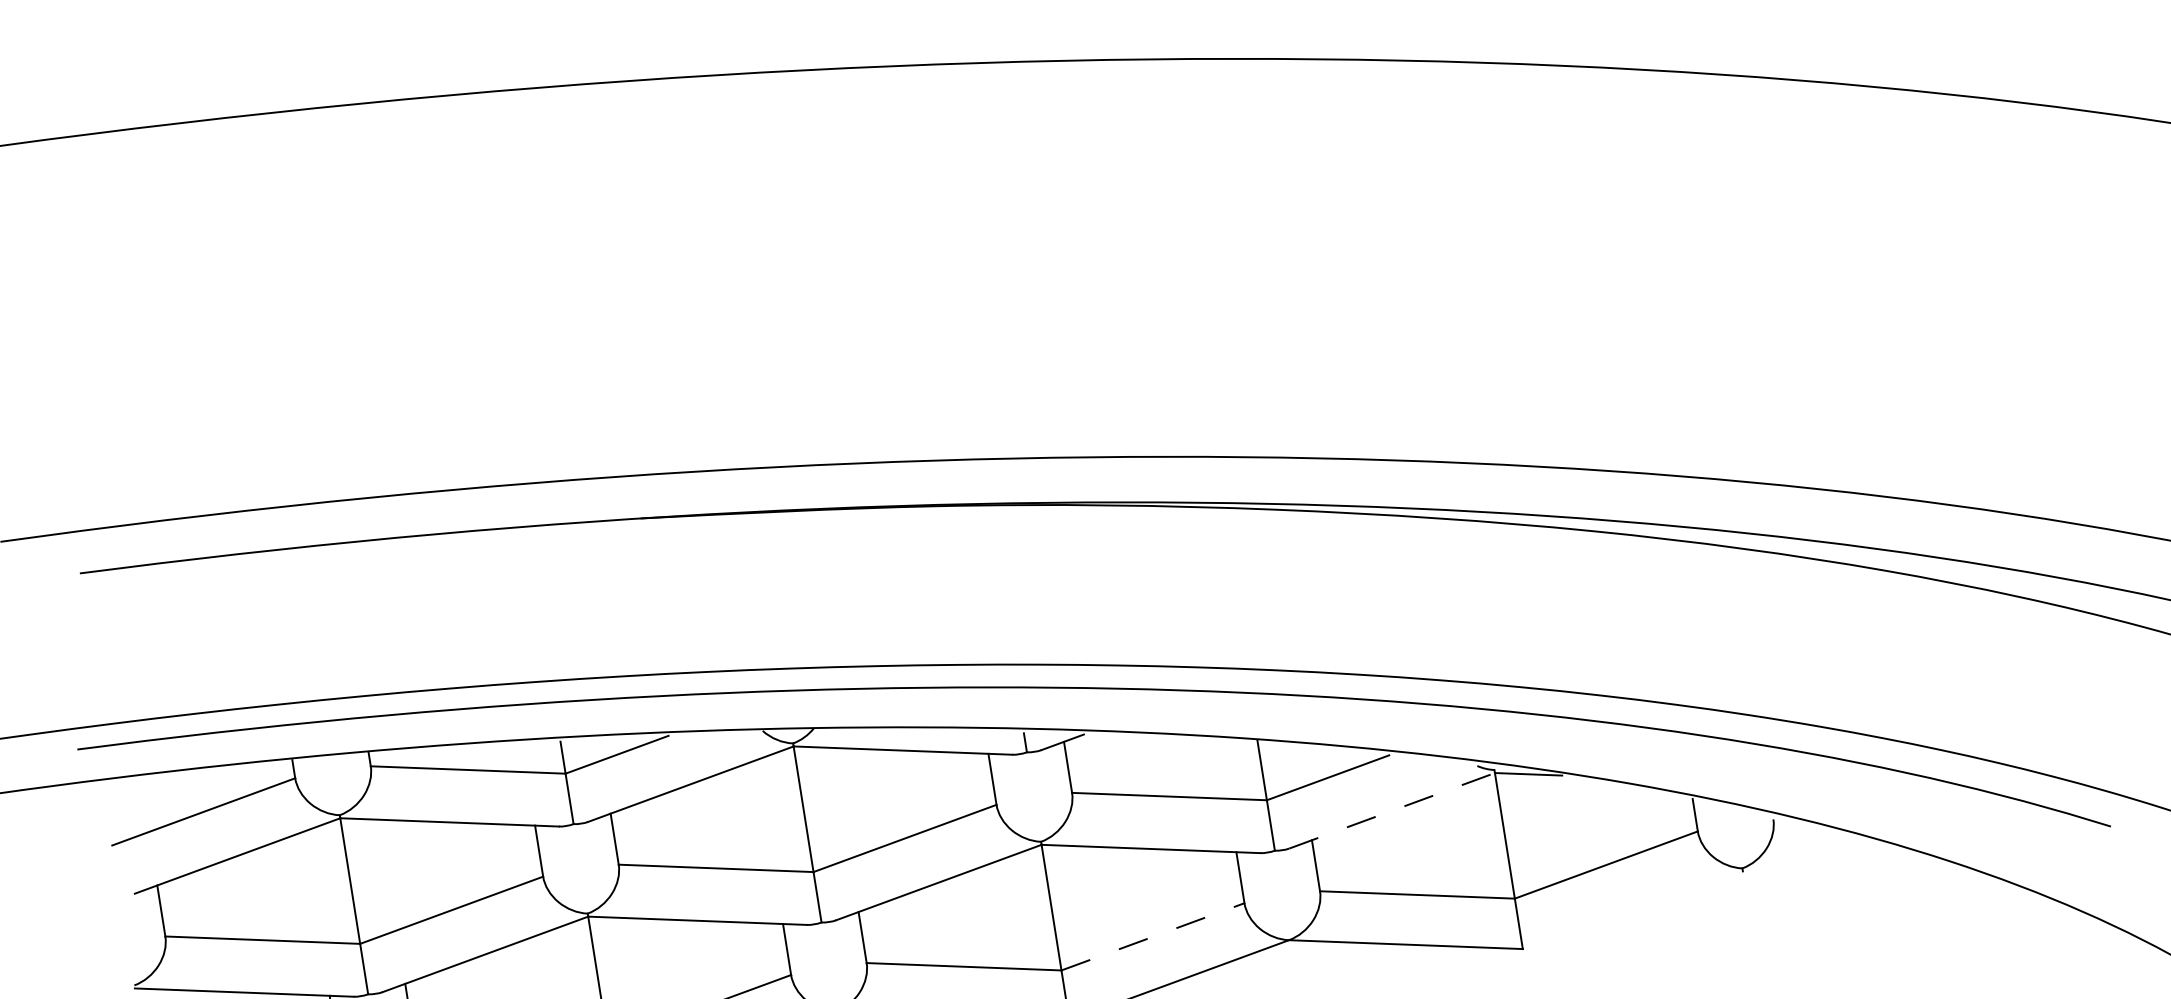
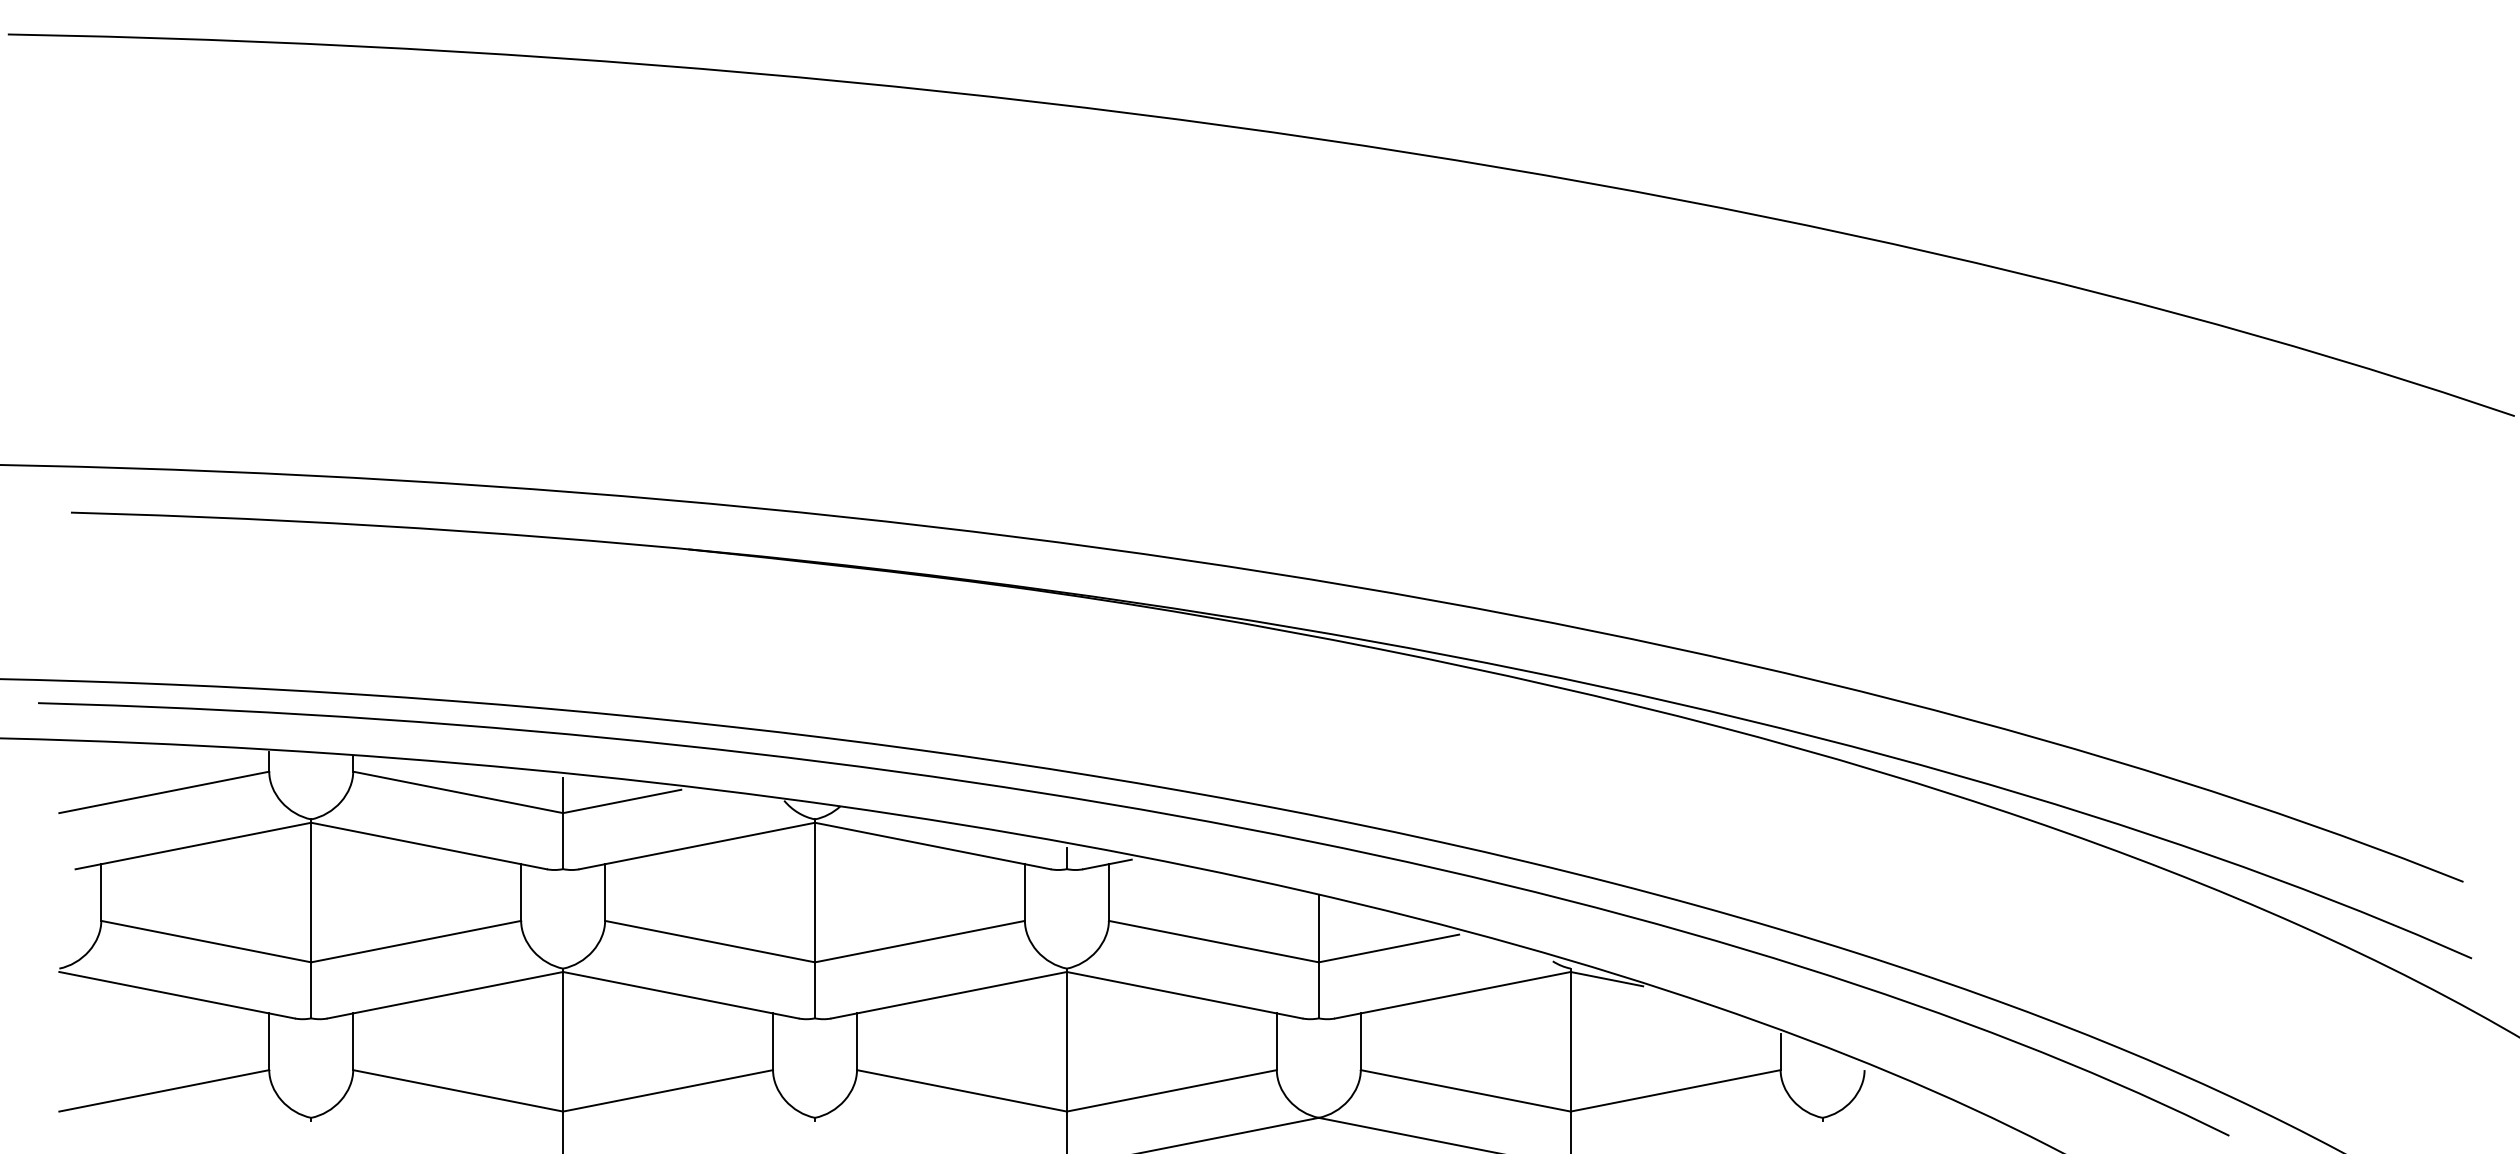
line: (1392, 810) -> (1453, 995), dashed -> solid
line: (1152, 936) -> (1171, 1090), dashed -> solid

